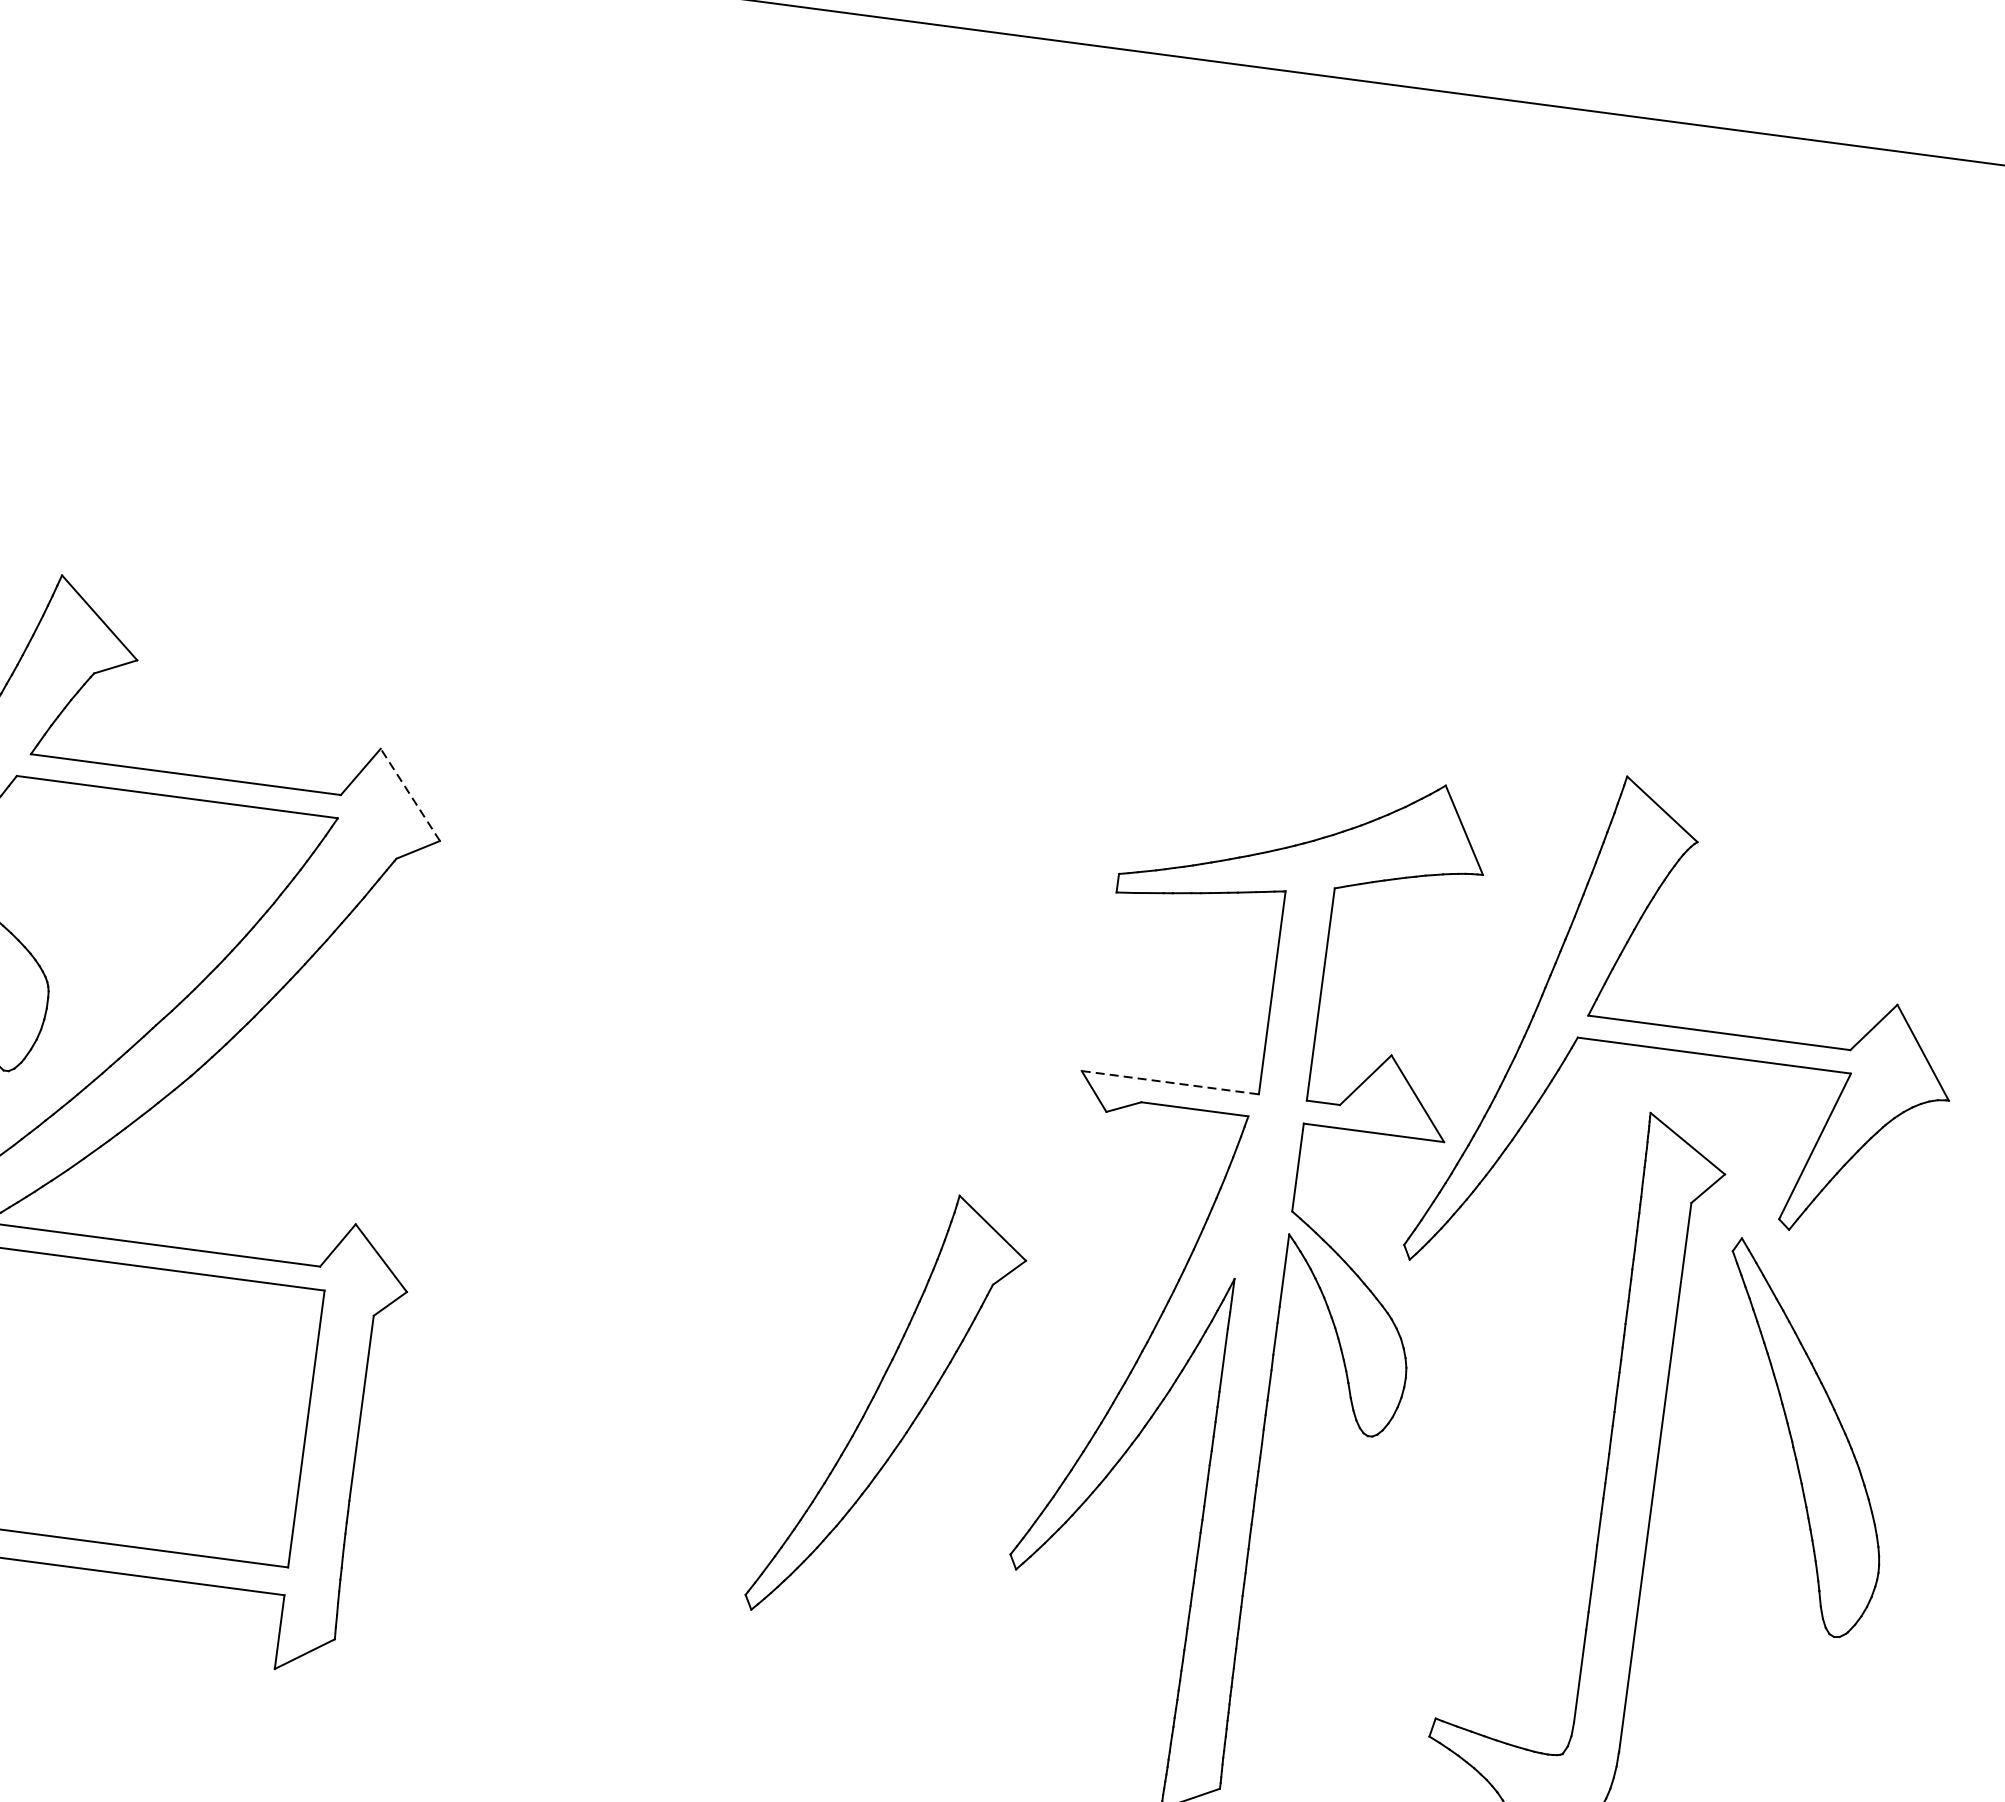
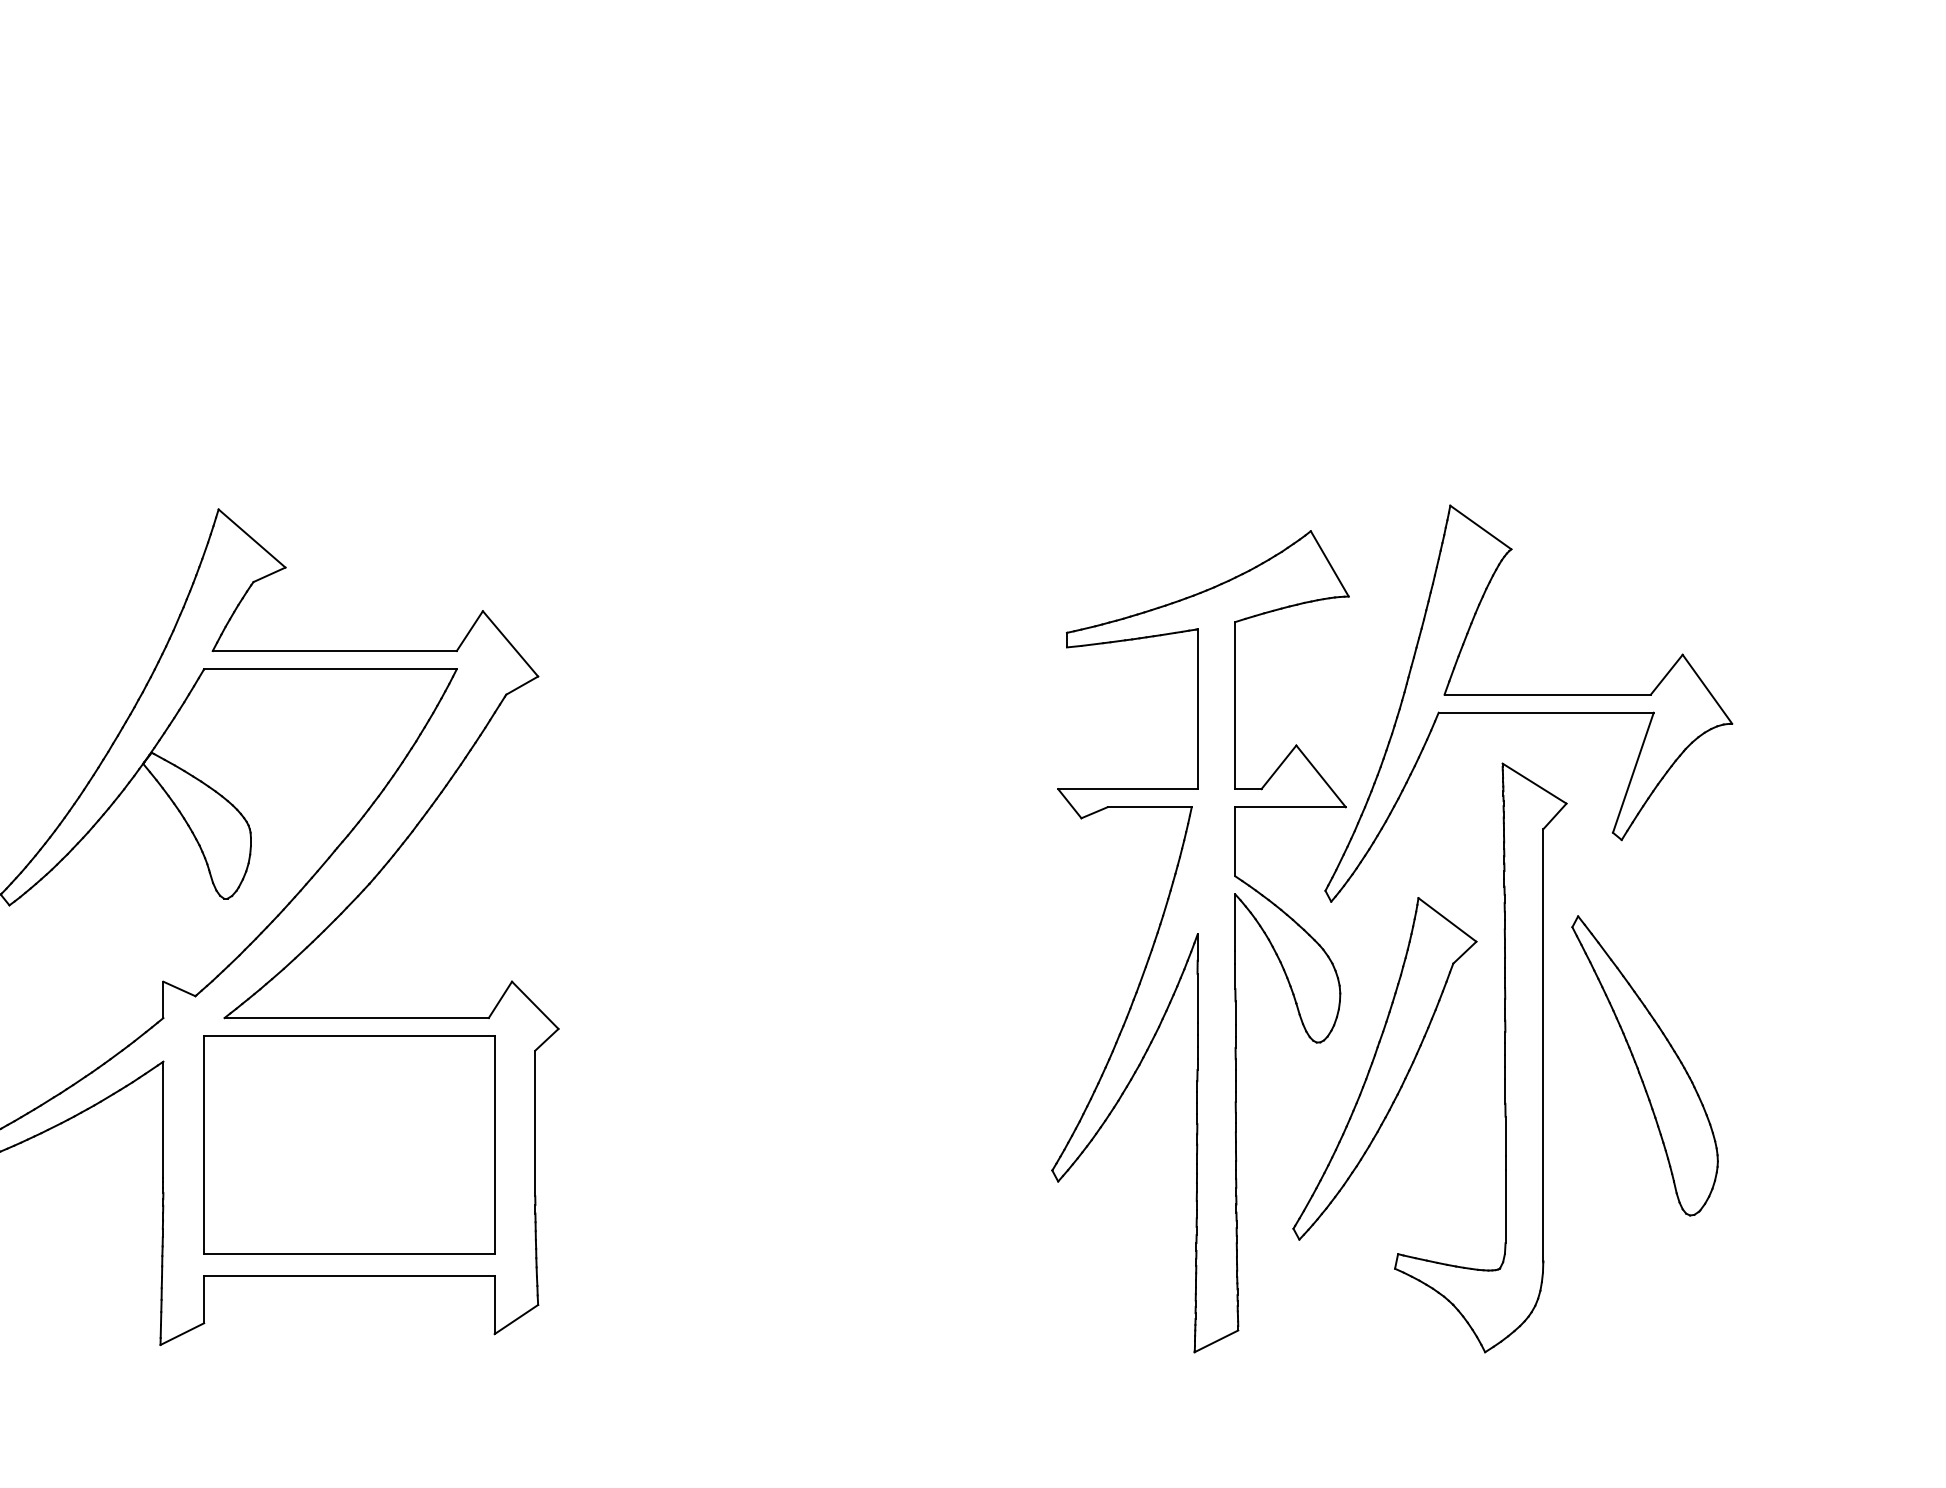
line: (410, 794) -> (510, 643), dashed -> solid
line: (1169, 1083) -> (1127, 789), dashed -> solid
part: (888, 1406) -> (1384, 1068), moved
part: (1801, 1438) -> (1644, 1065), moved

